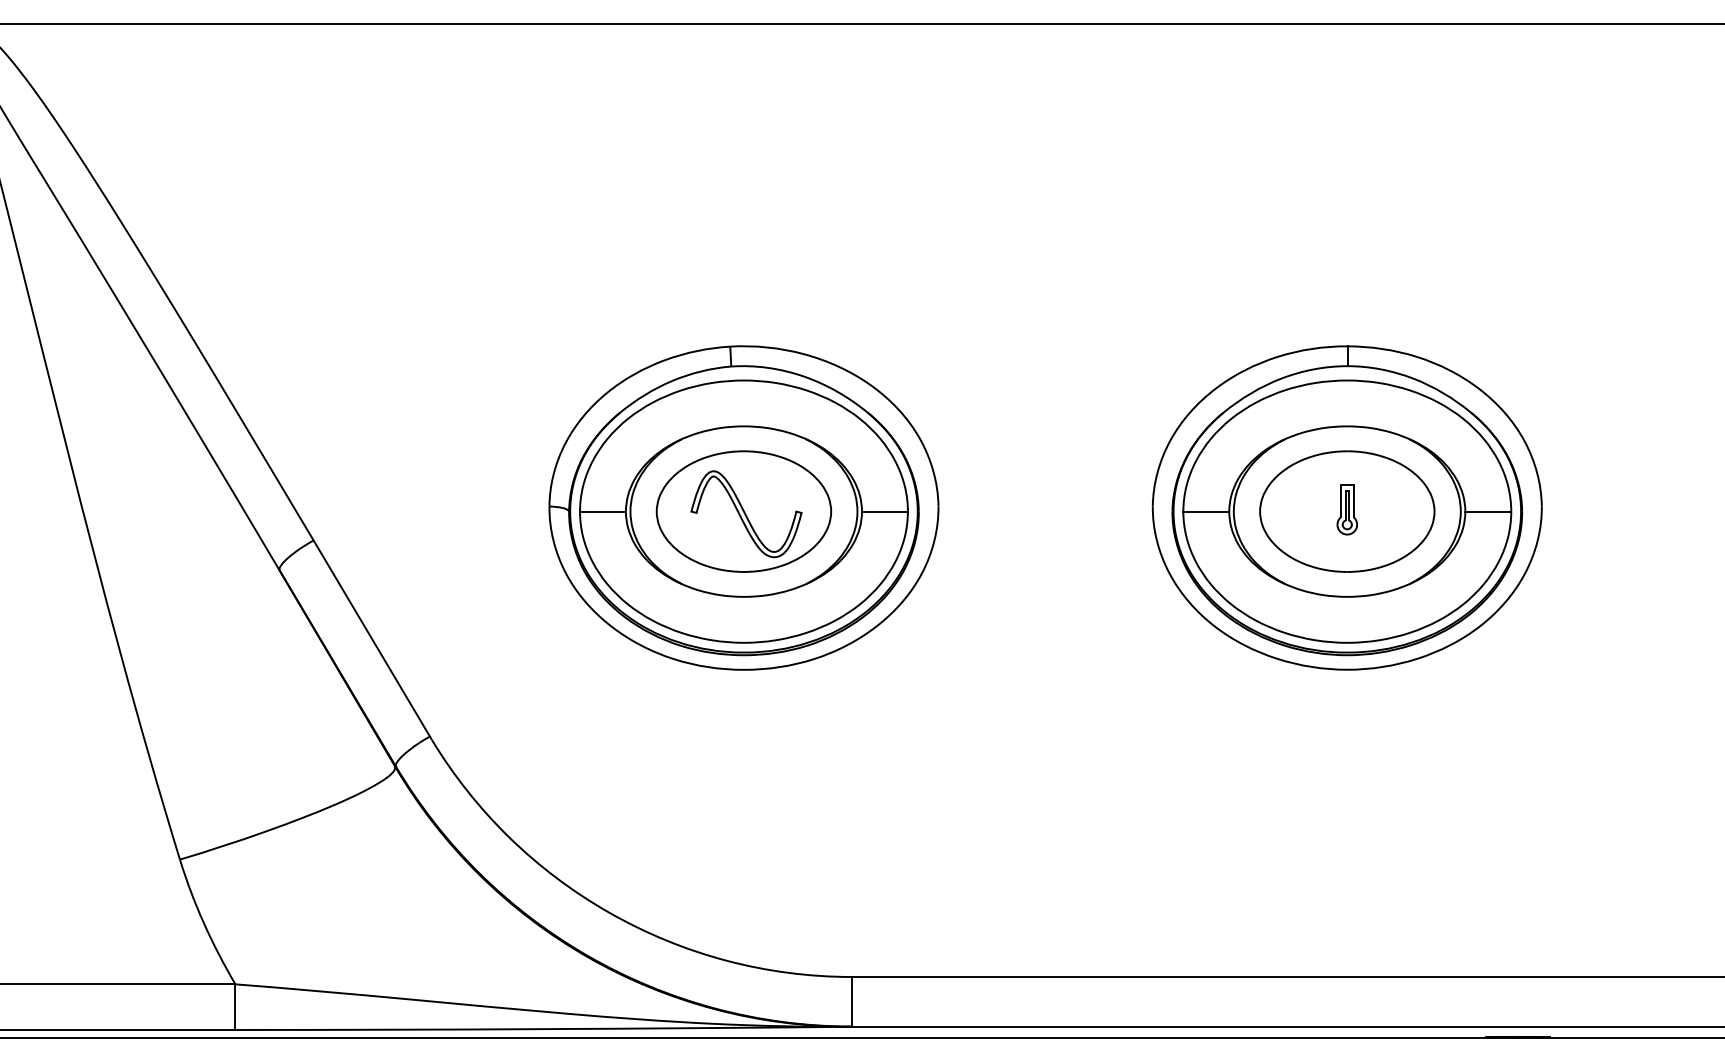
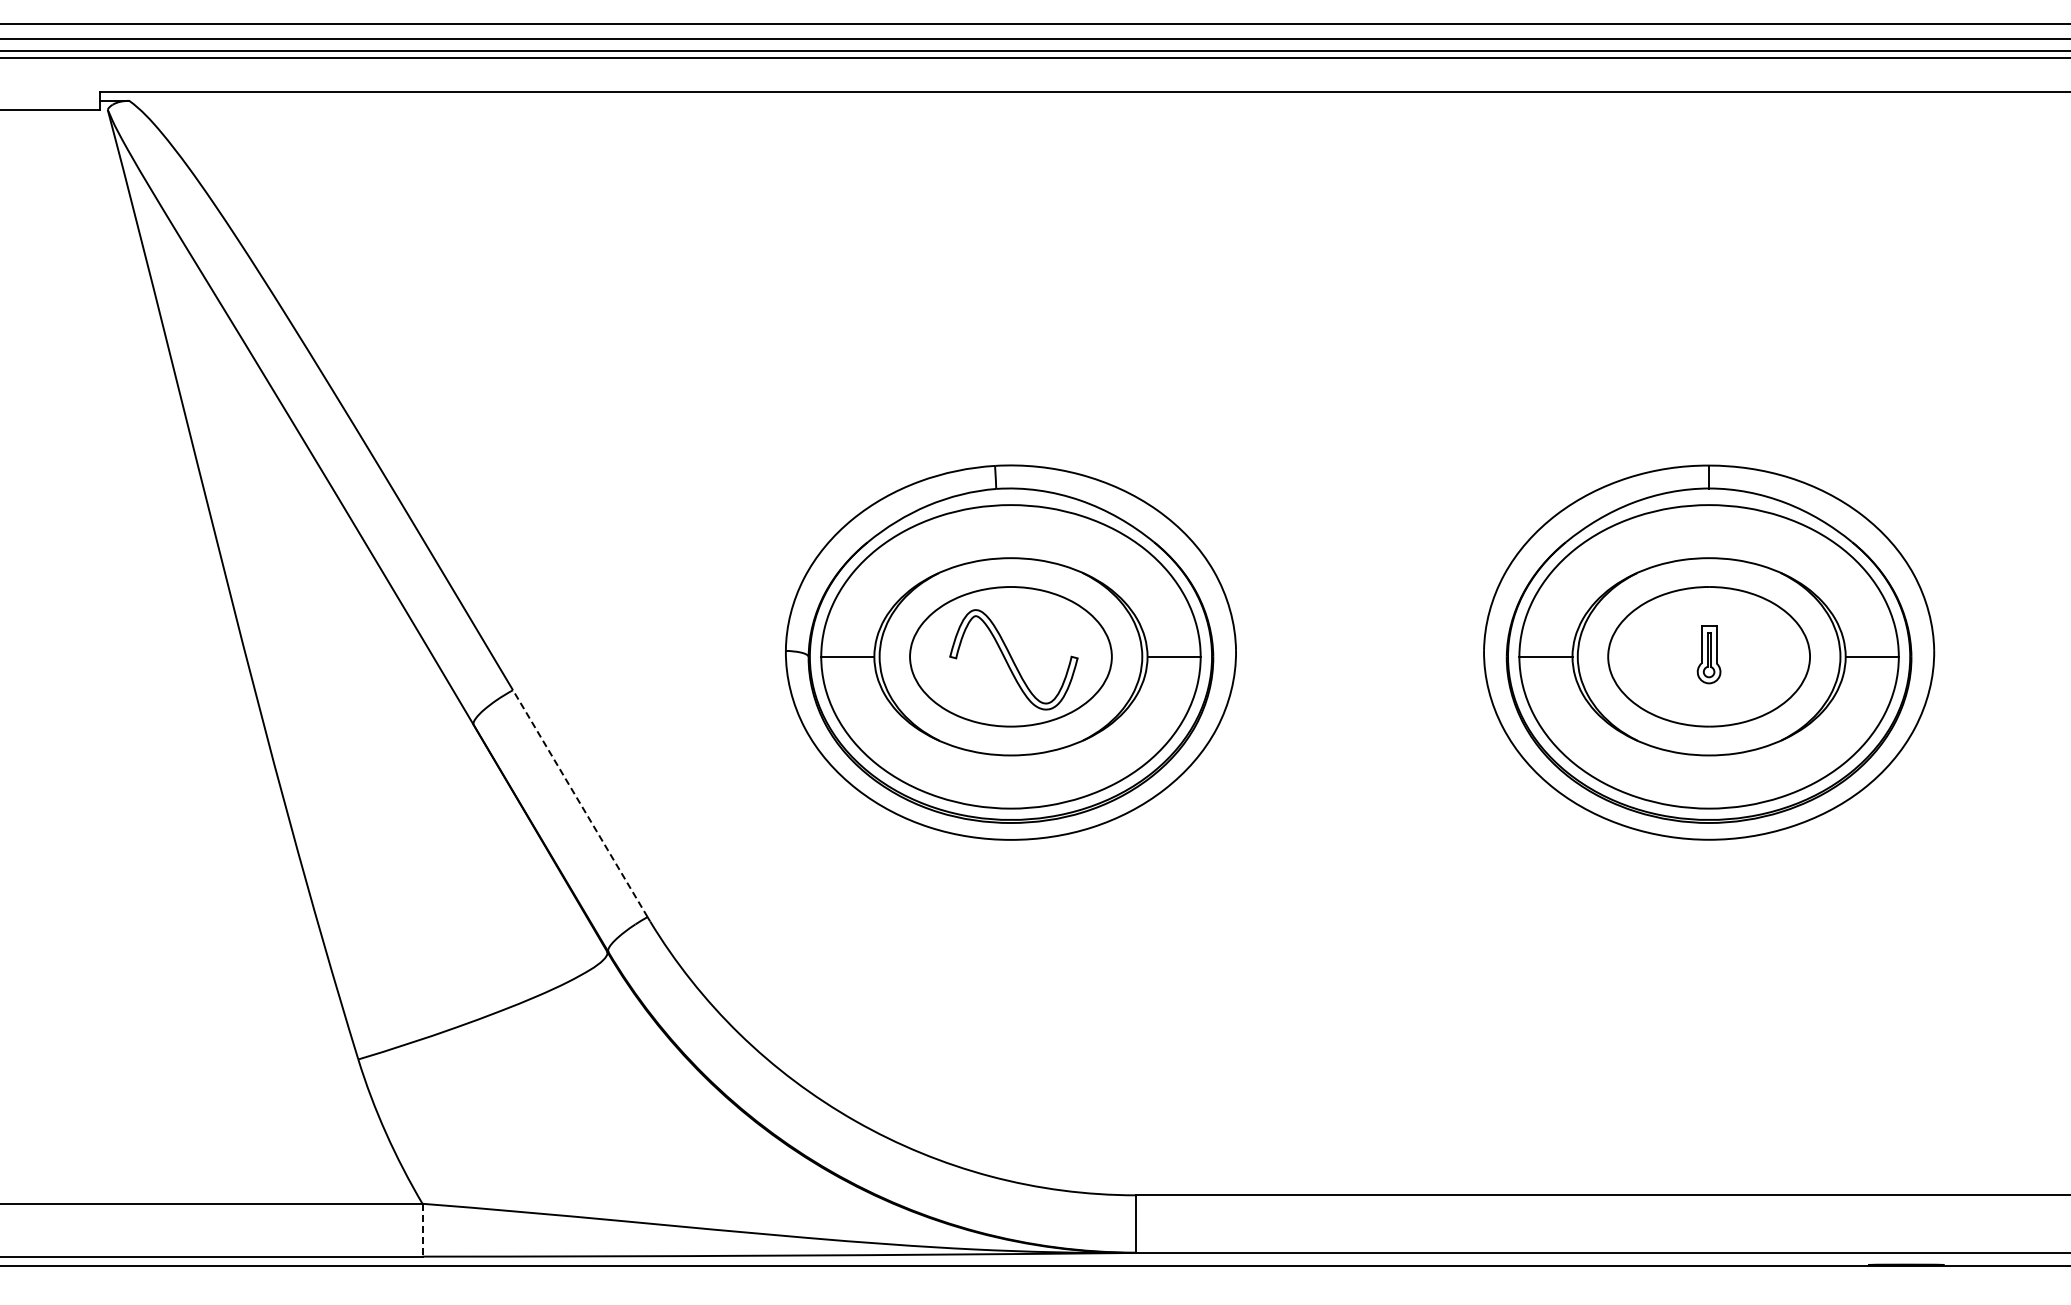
line: (371, 638) -> (580, 803), solid -> dashed
line: (235, 1007) -> (422, 1230), solid -> dashed

